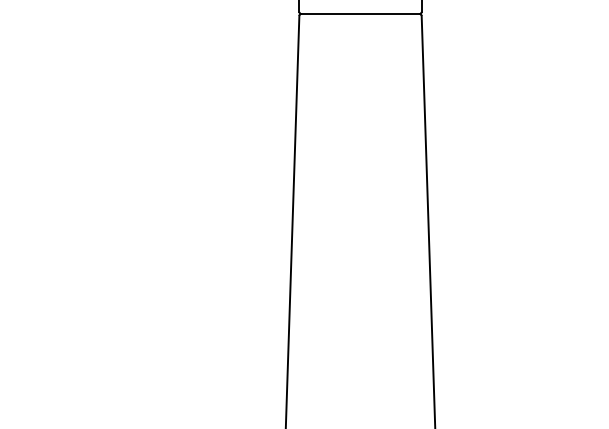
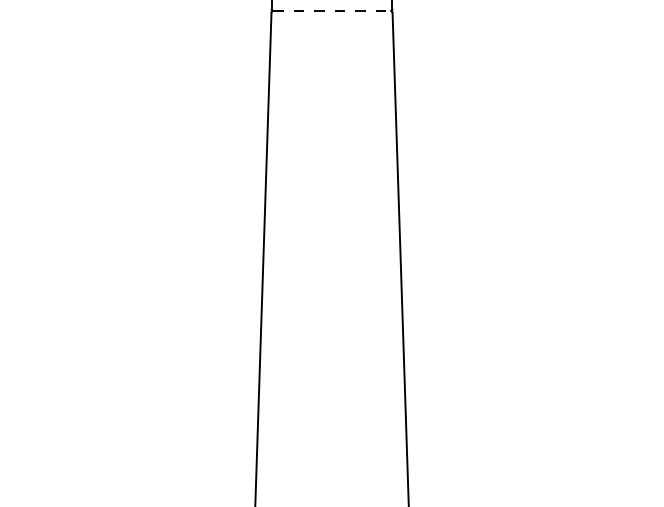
line: (359, 13) -> (331, 10), solid -> dashed

